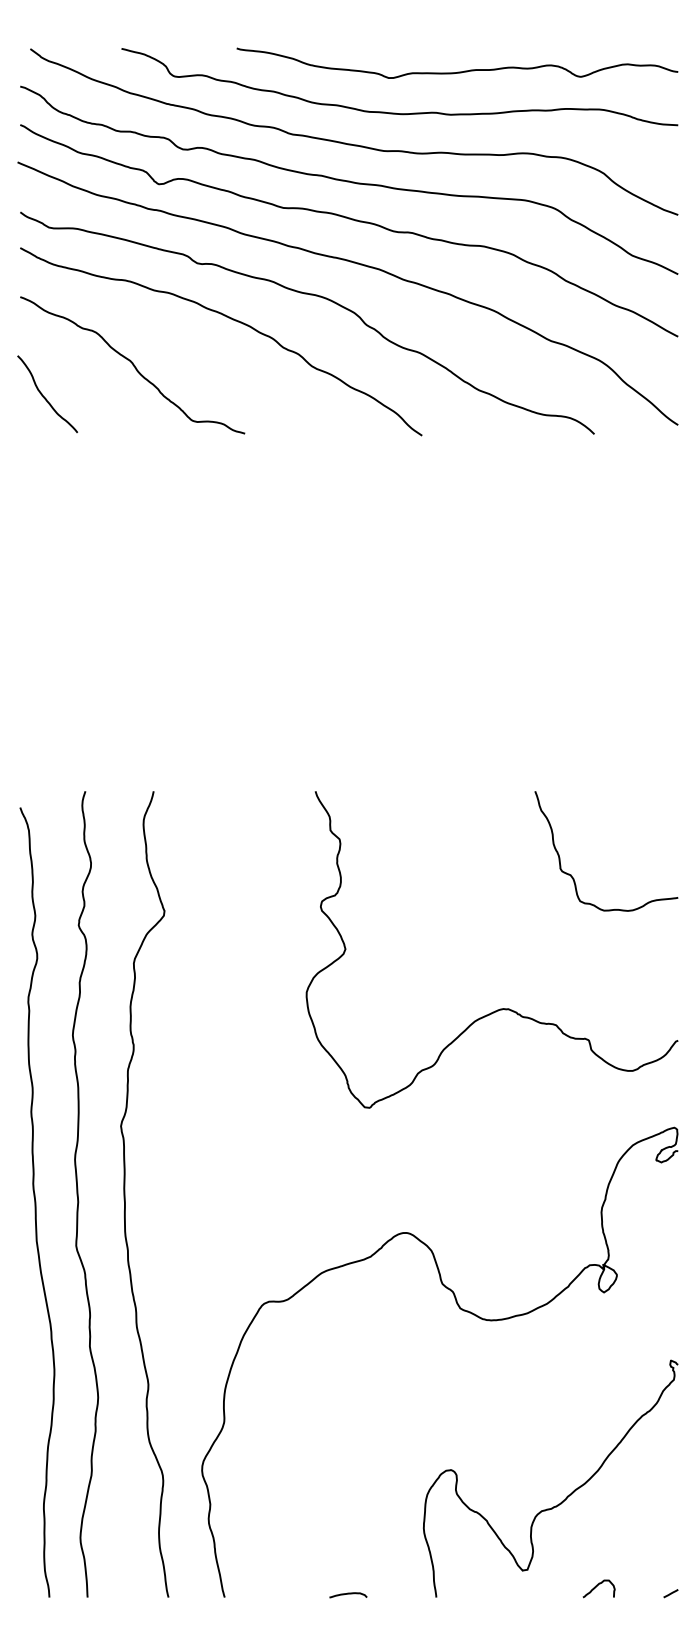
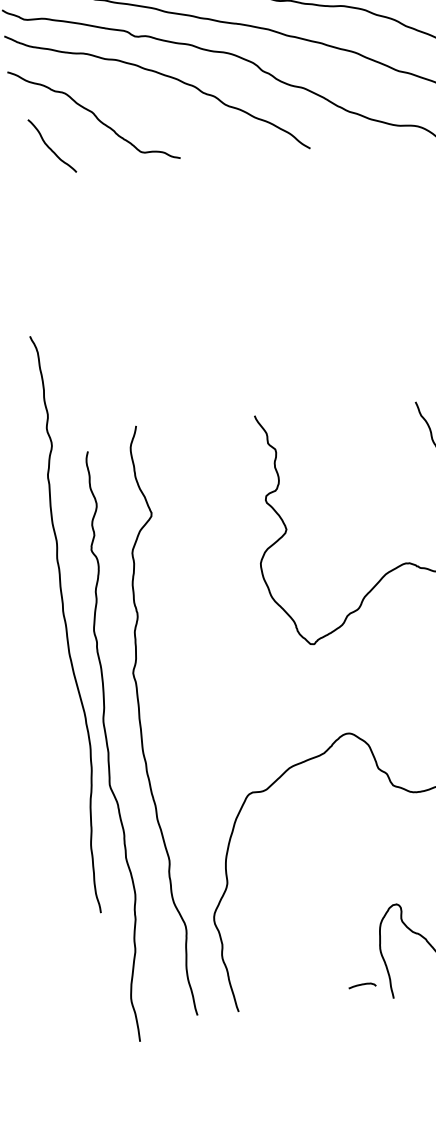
curve: (44, 396) -> (50, 147), moved
curve: (78, 1194) -> (108, 747), moved
curve: (36, 1202) -> (66, 624), moved
curve: (348, 1594) -> (362, 985), moved

